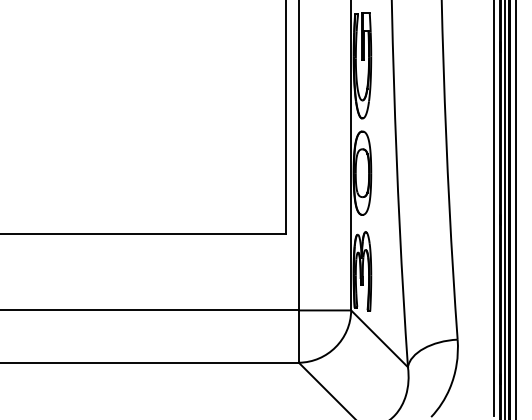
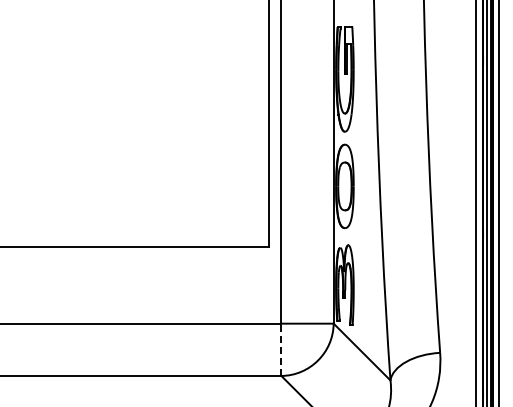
line: (298, 336) -> (281, 349), solid -> dashed

